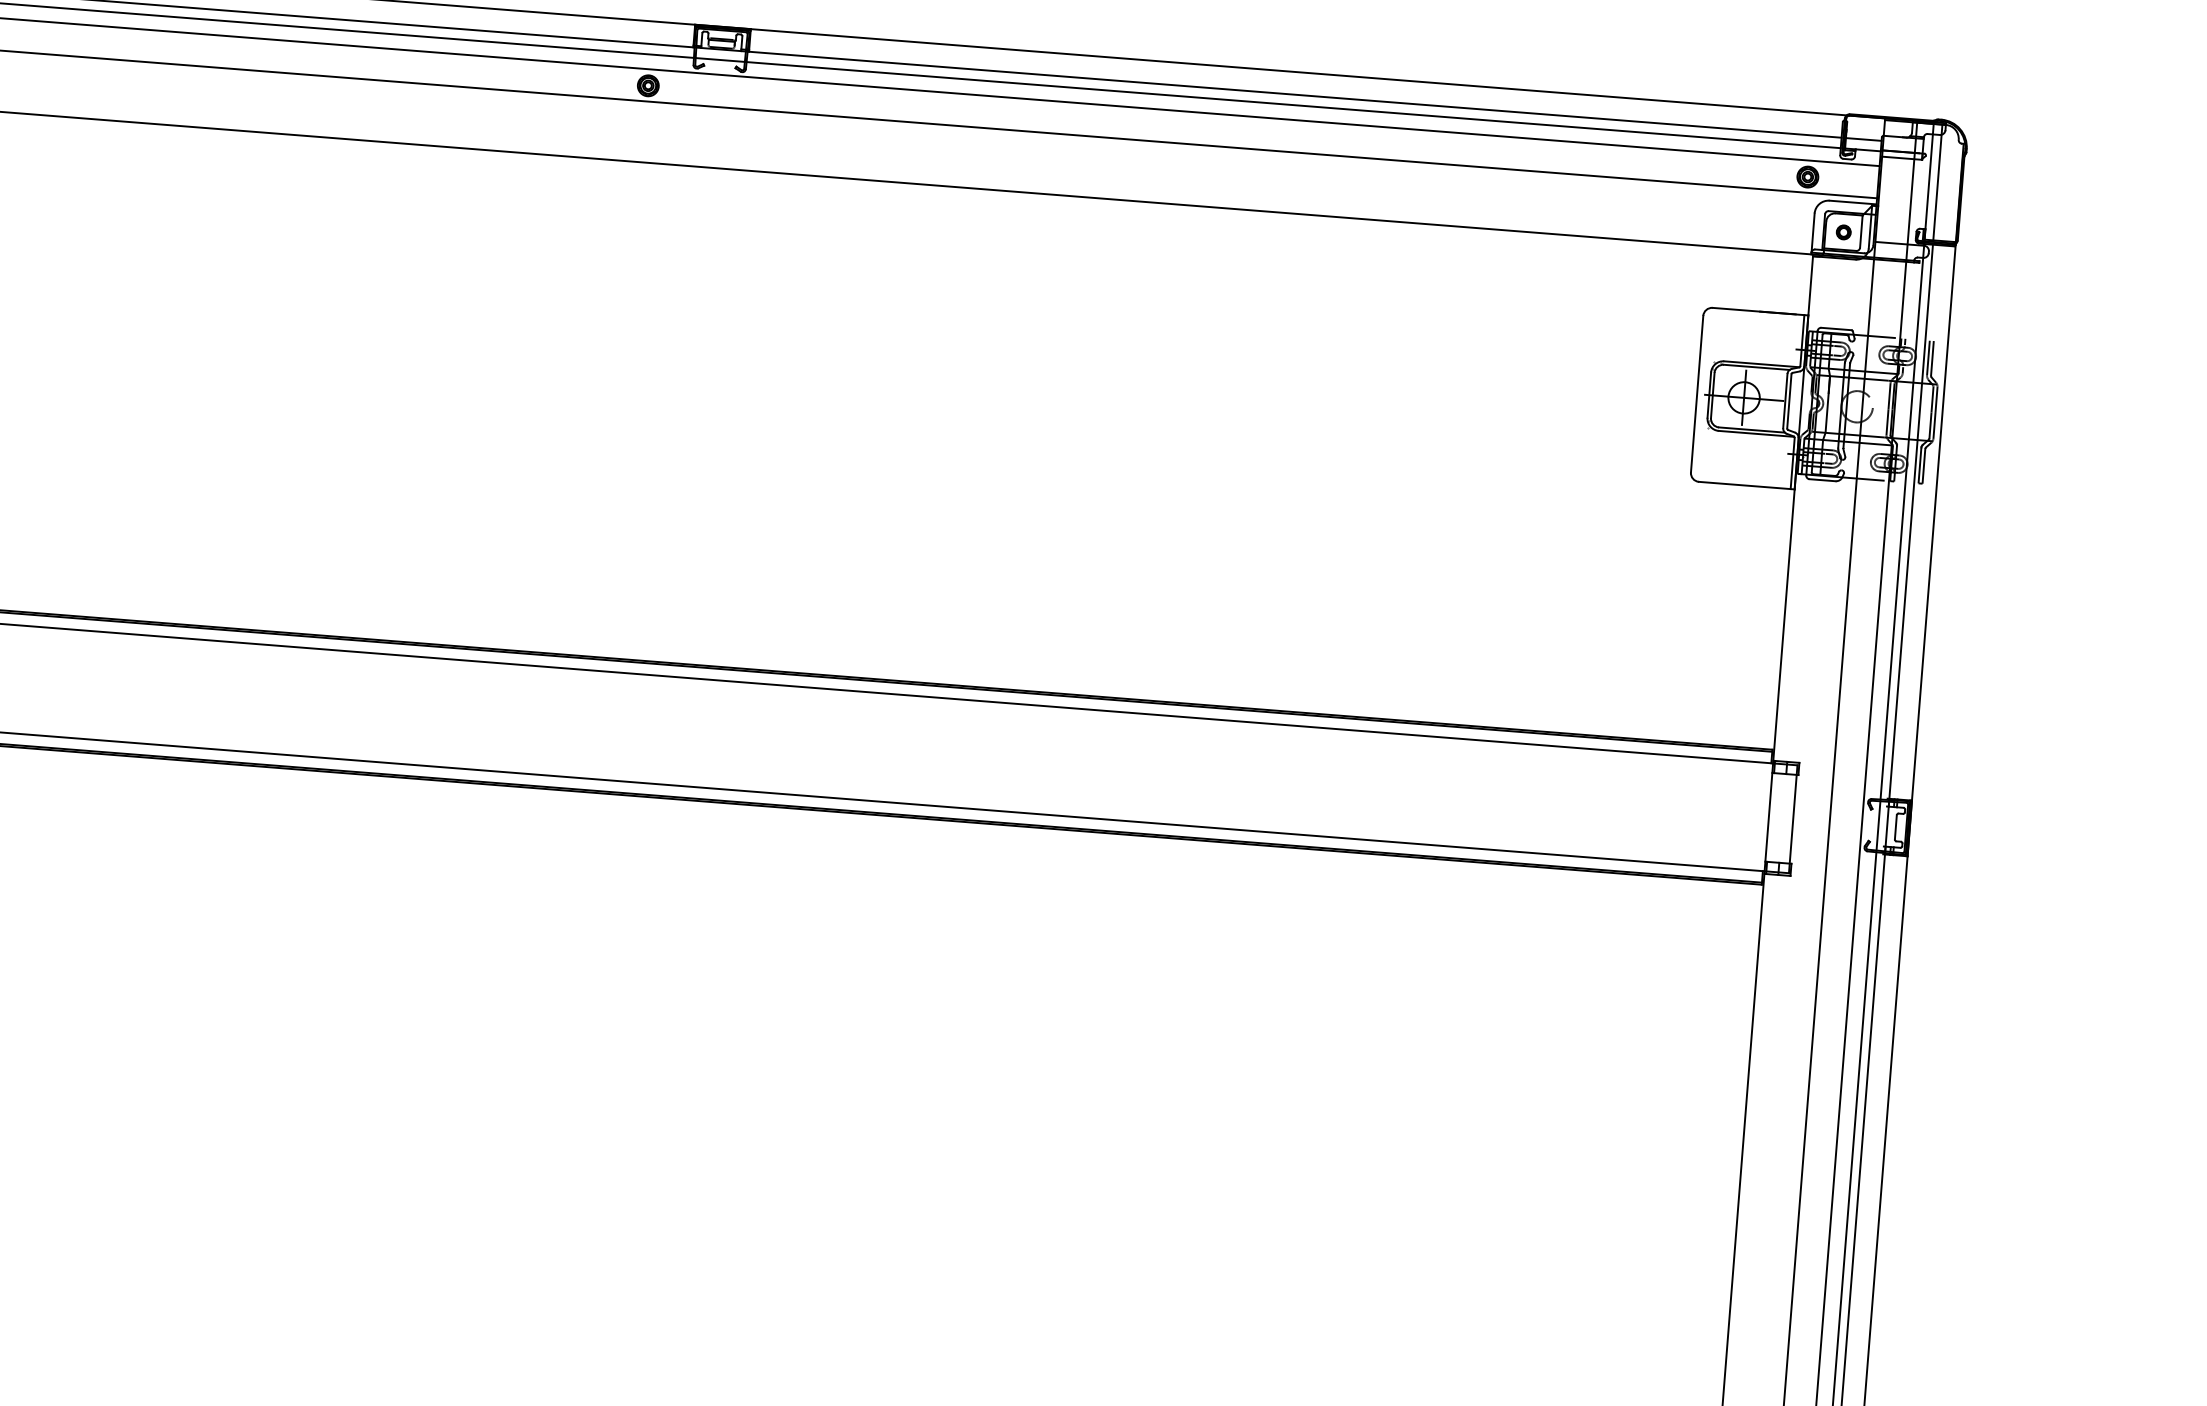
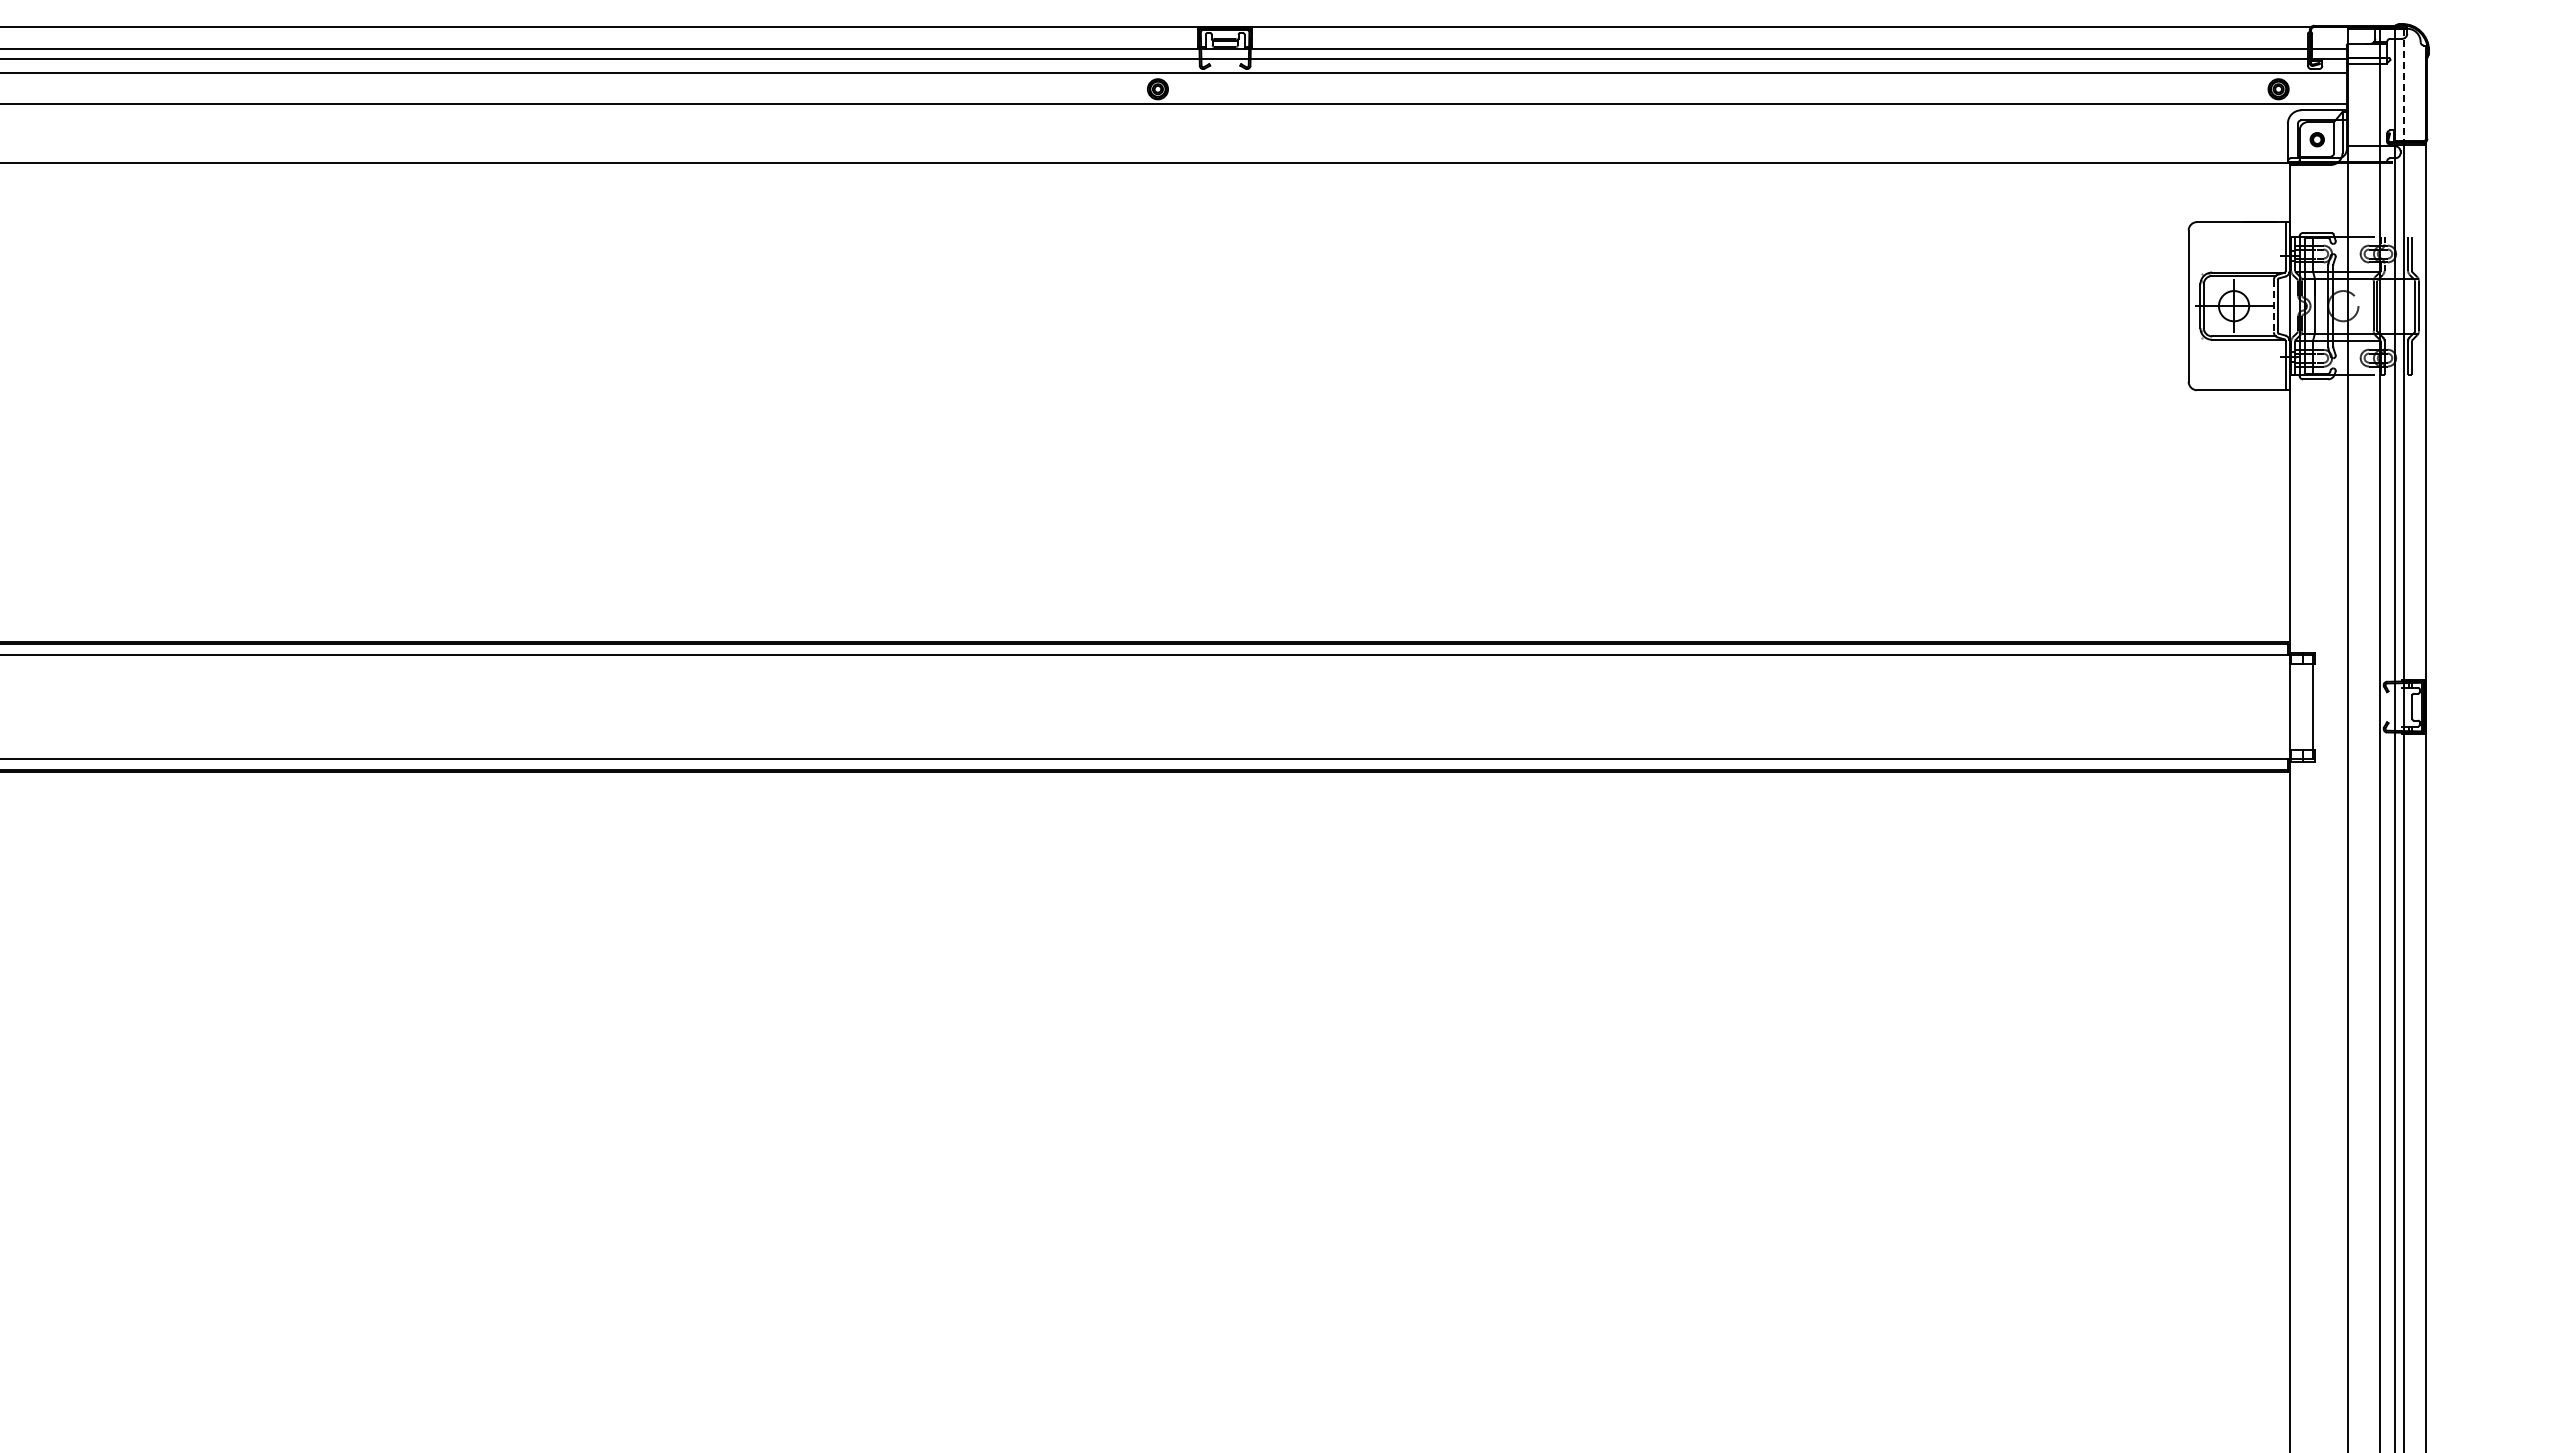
line: (1937, 182) -> (2403, 84), solid -> dashed
line: (1784, 401) -> (2273, 306), solid -> dashed

